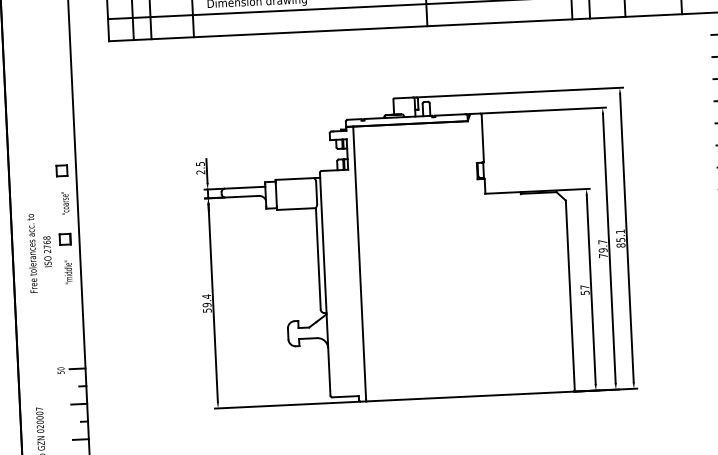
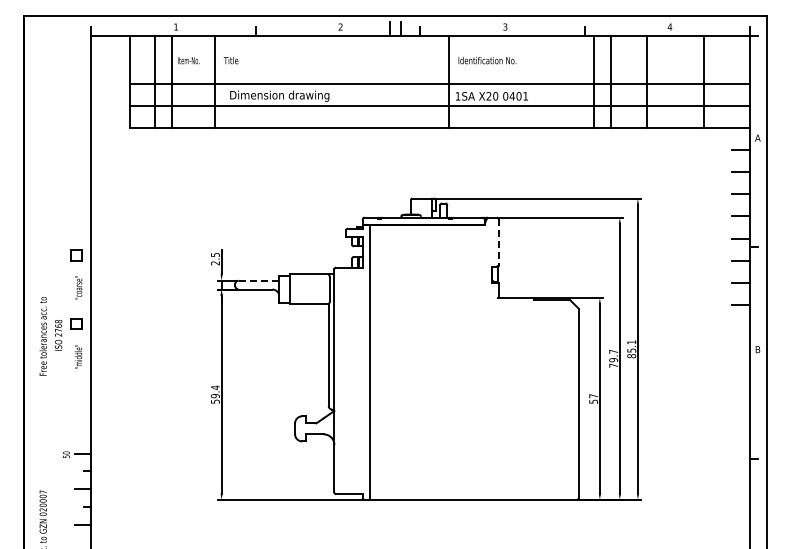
line: (482, 139) -> (498, 243), solid -> dashed
line: (244, 187) -> (258, 280), solid -> dashed

